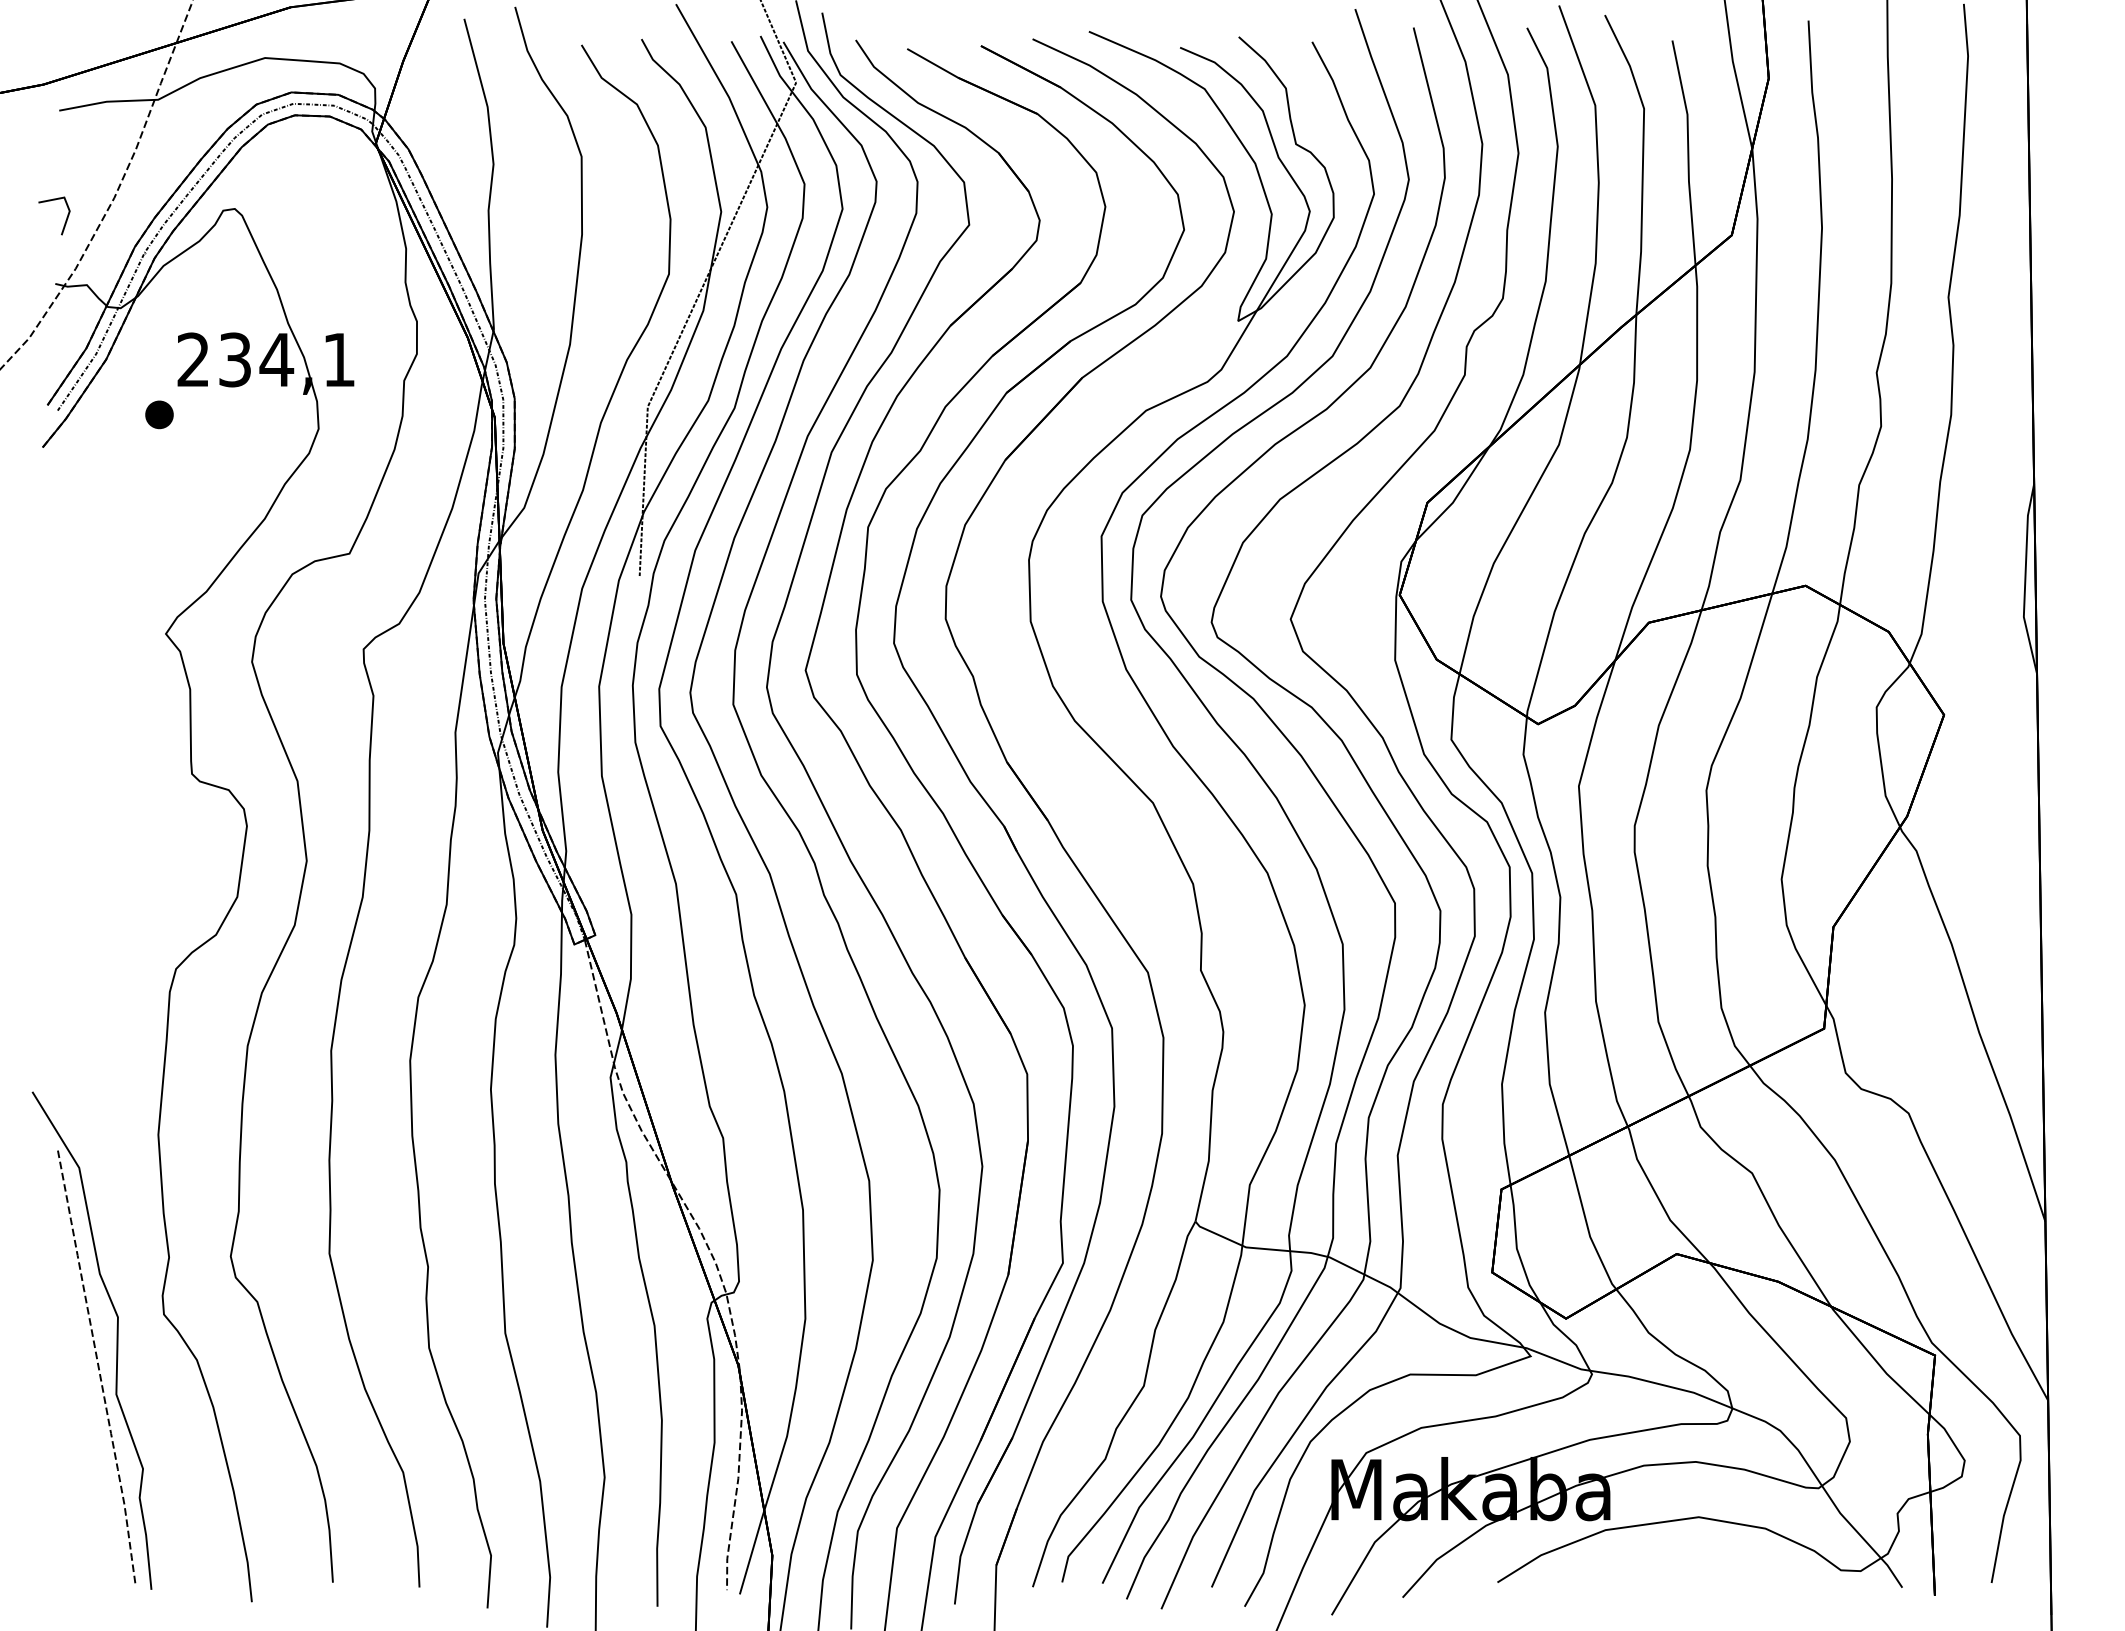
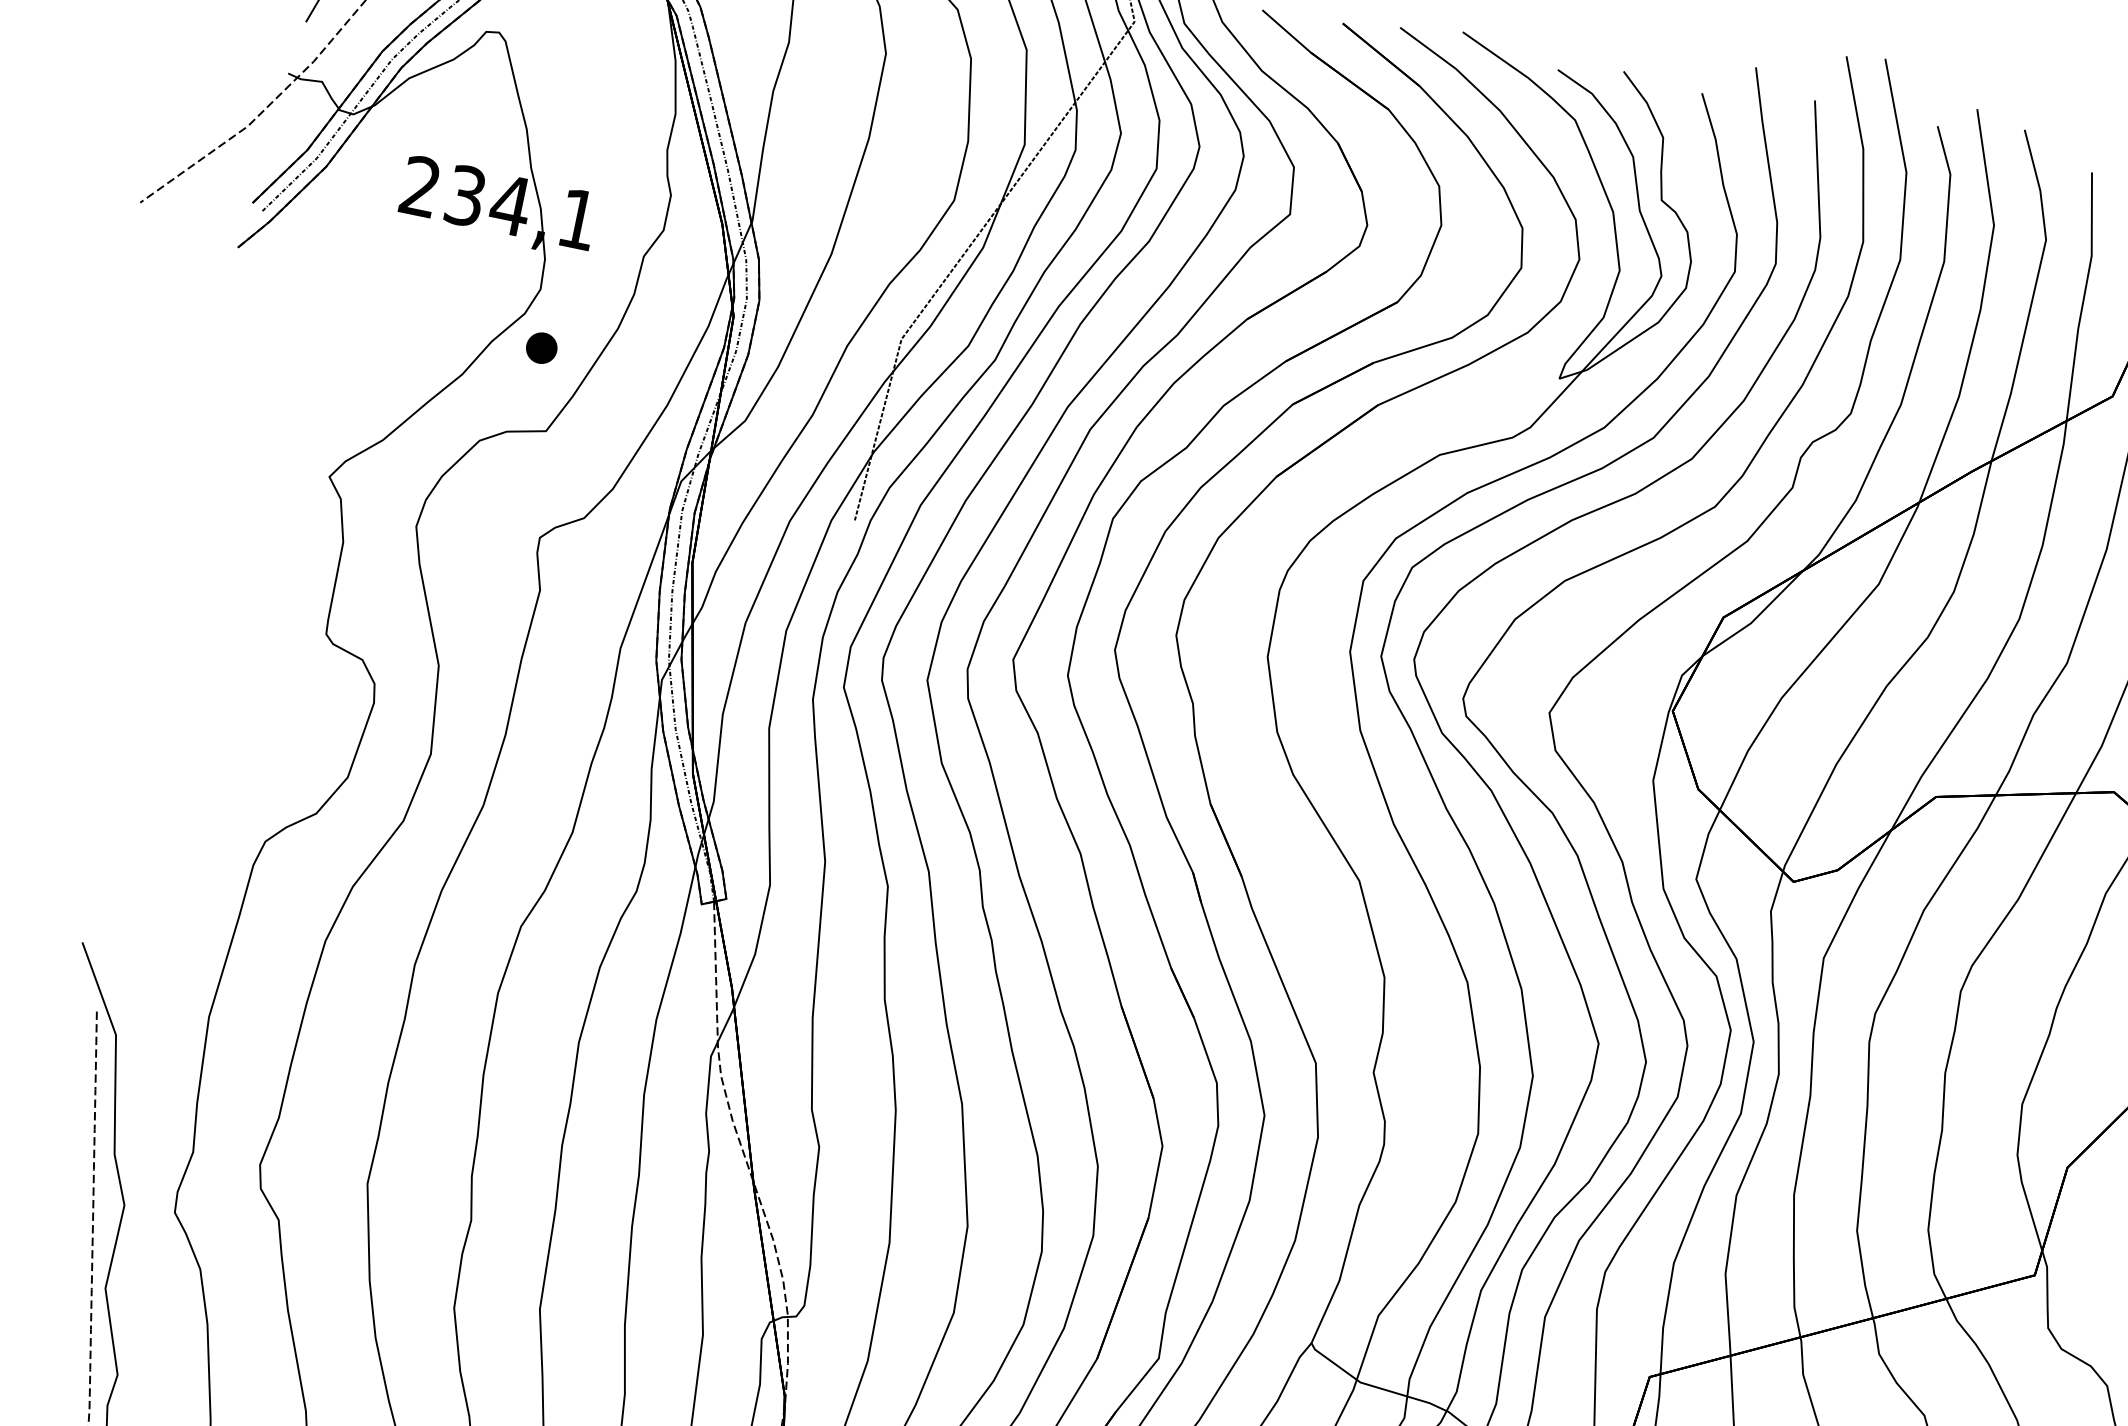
part: (159, 414) -> (541, 347), moved

